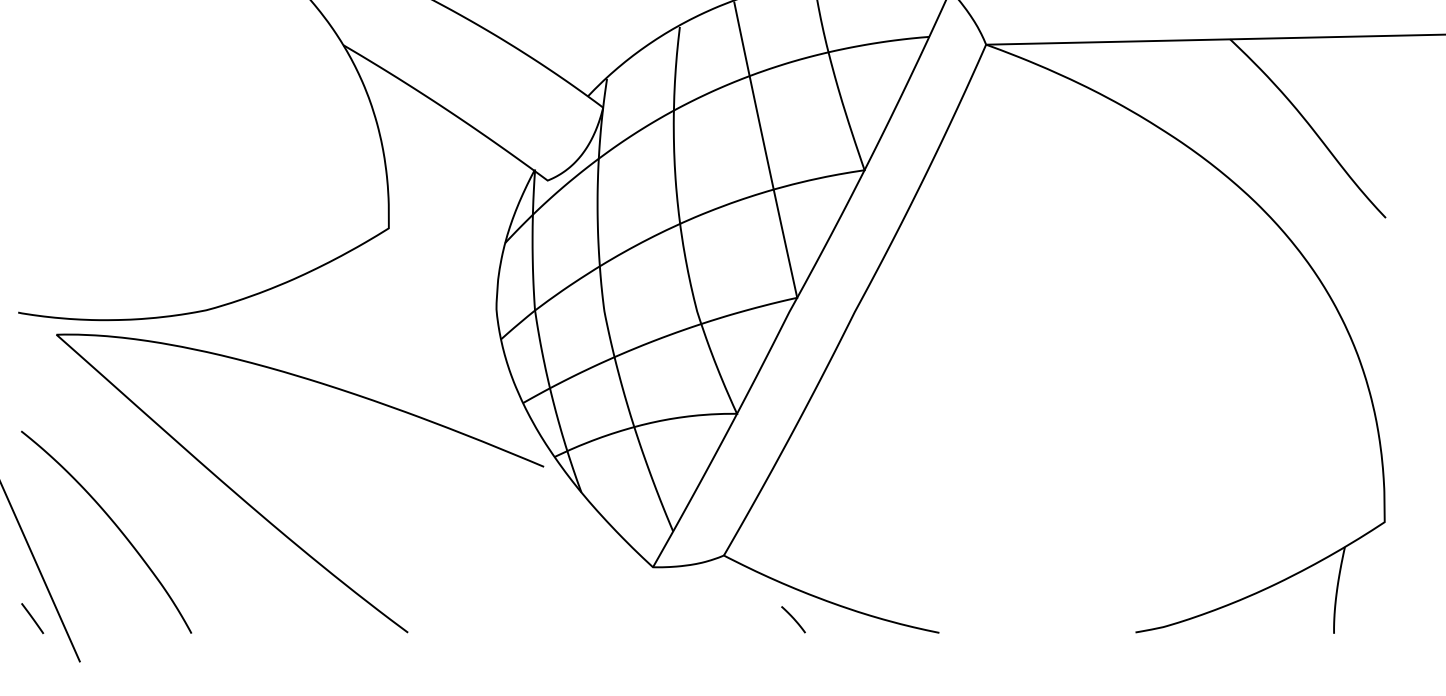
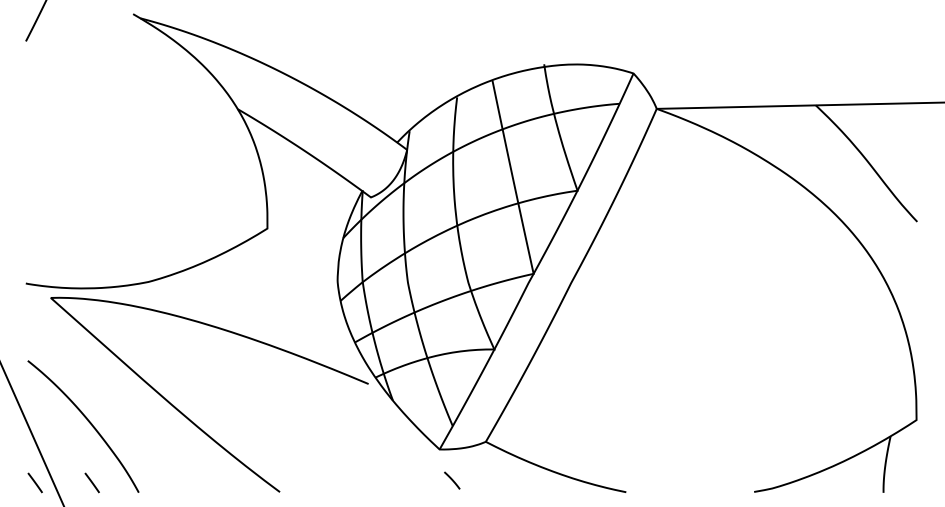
line: (118, 617) -> (91, 482), added
line: (793, 619) -> (452, 480), moved

